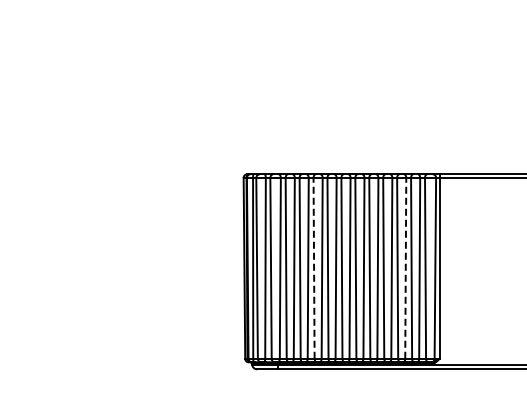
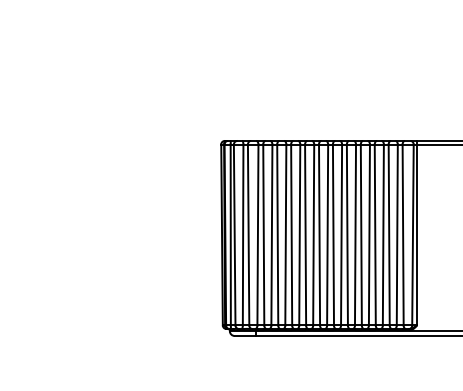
line: (314, 267) -> (292, 234), dashed -> solid
line: (405, 267) -> (383, 234), dashed -> solid

